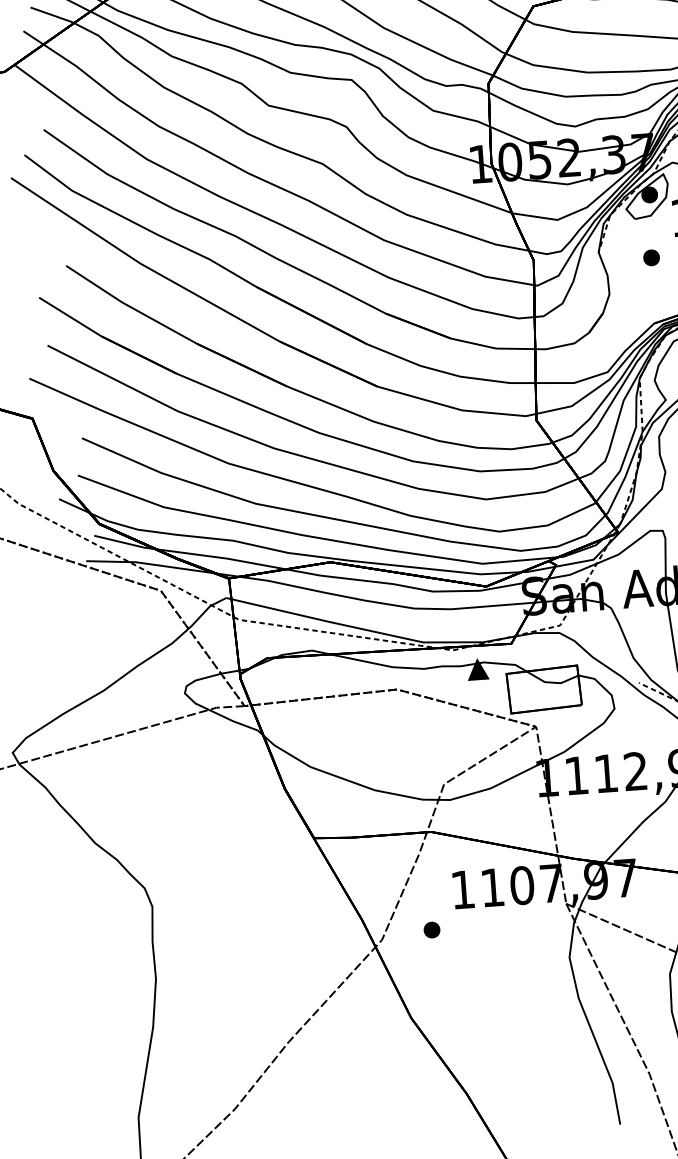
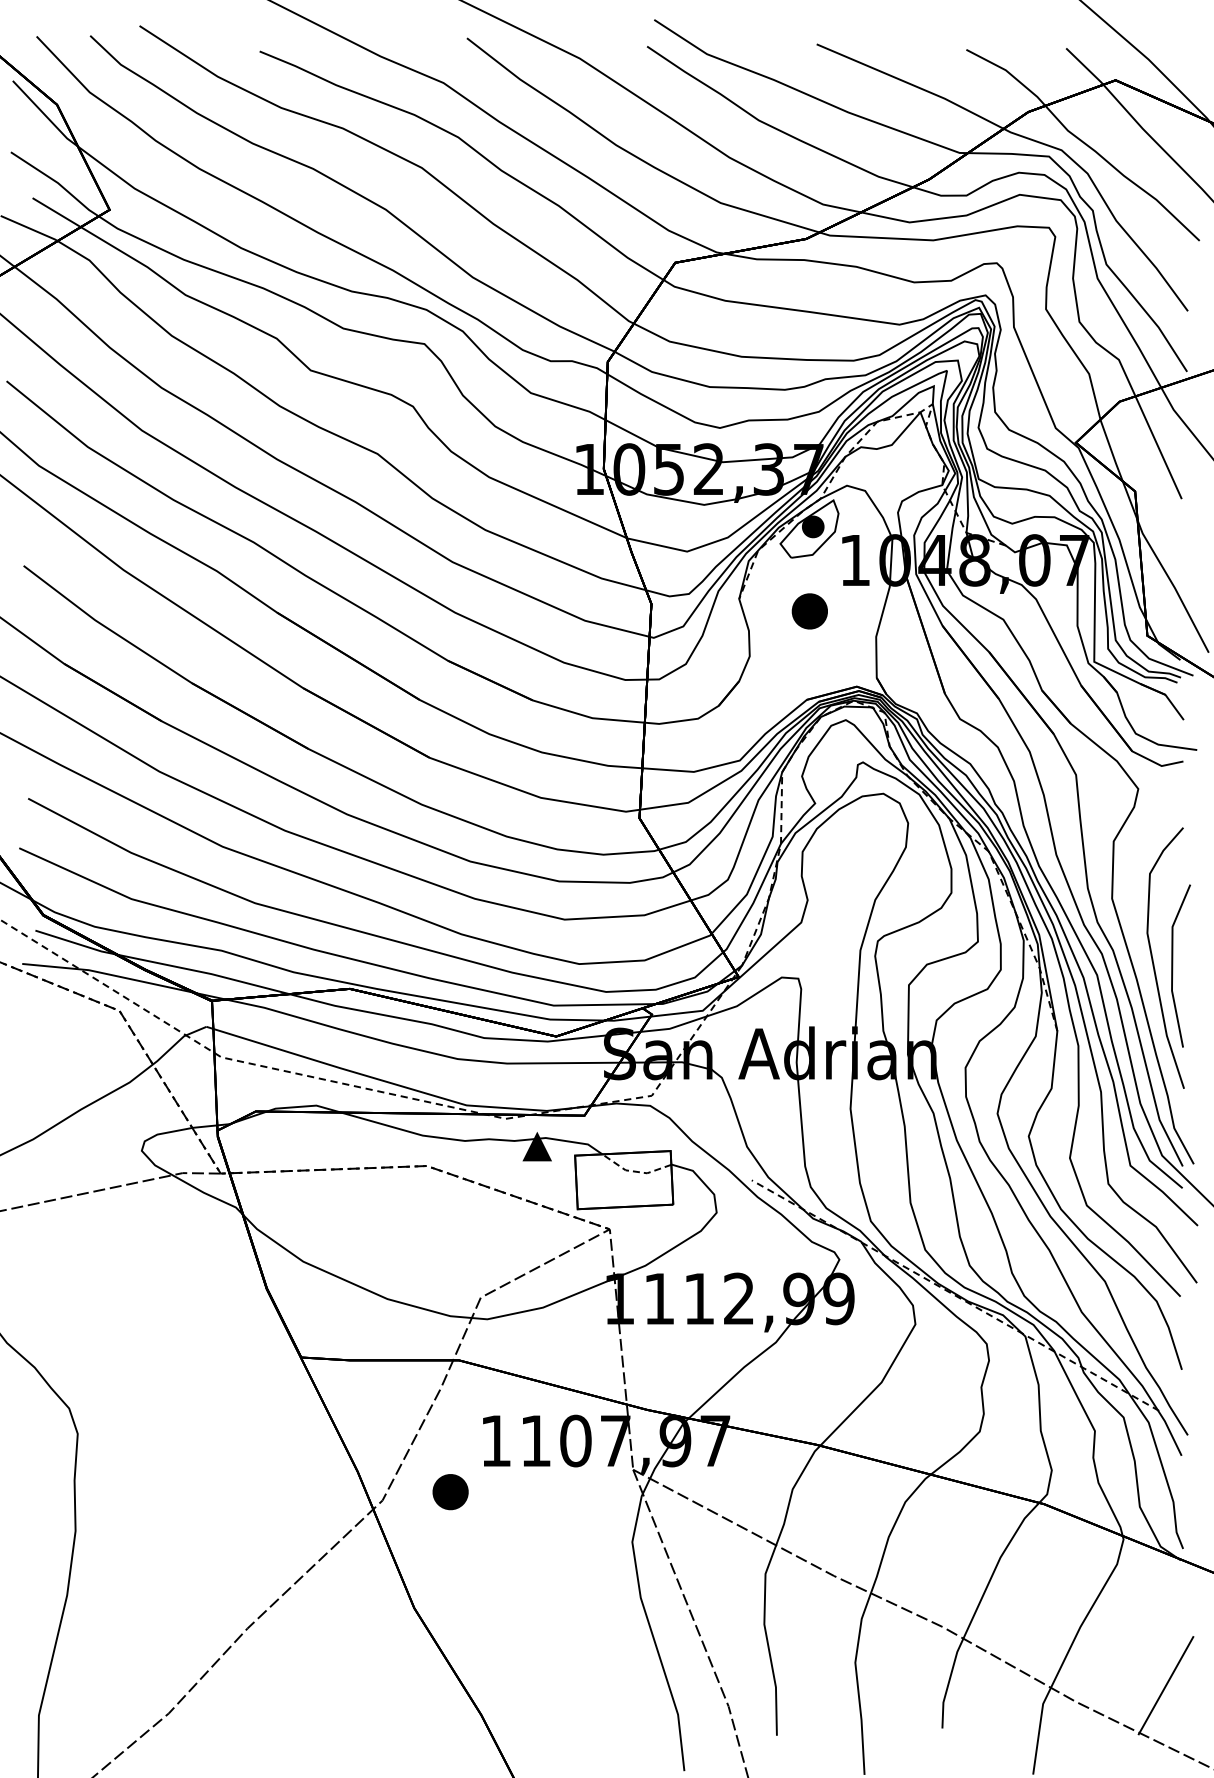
part: (651, 257) -> (809, 611), size x1.6
line: (551, 682) -> (634, 1171), solid -> dashed
part: (431, 929) -> (450, 1491), size x1.6

